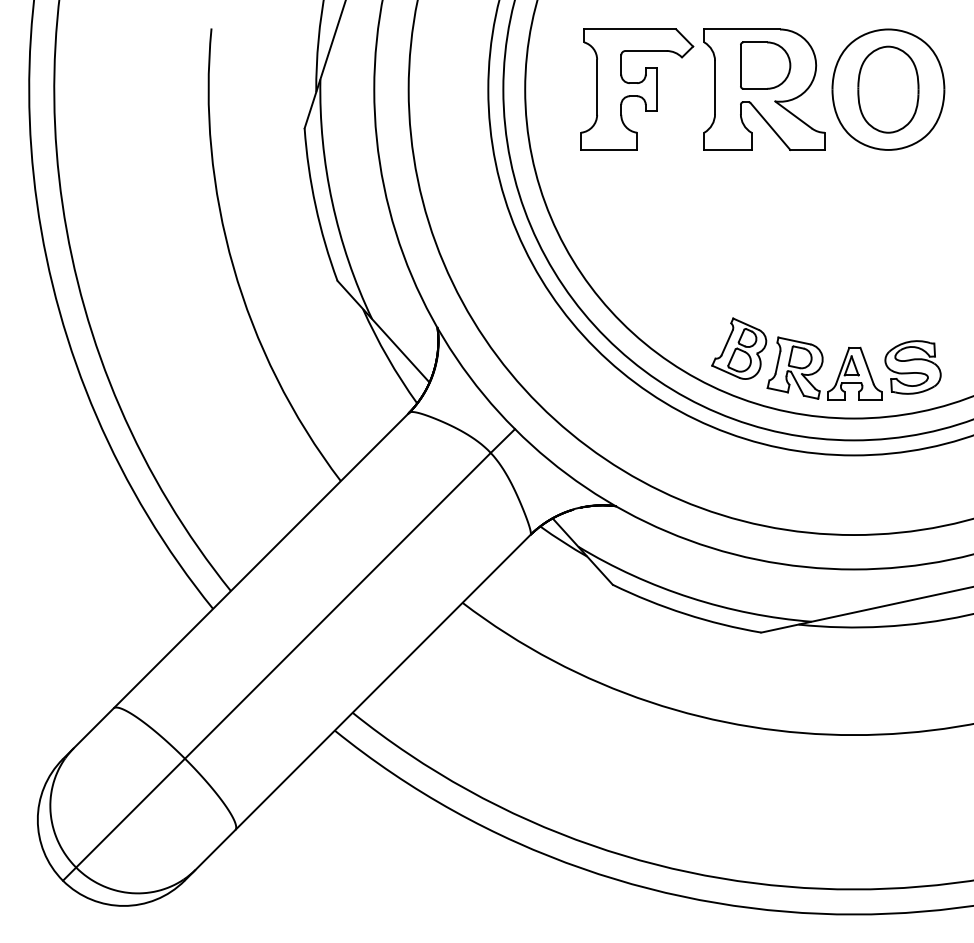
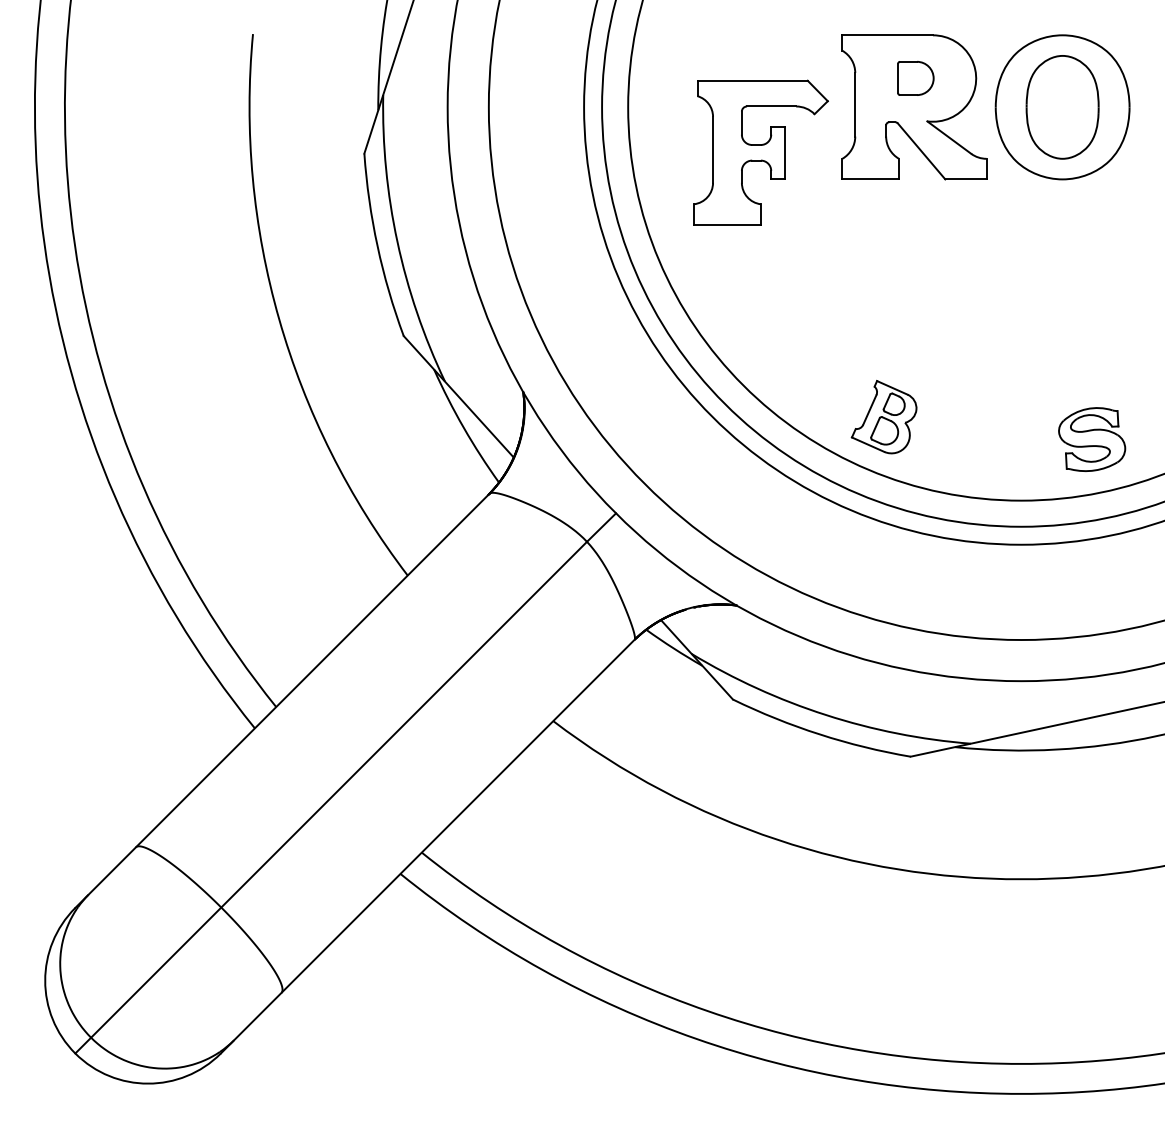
part: (765, 65) -> (915, 78), size x0.6
part: (637, 89) -> (761, 152), moved
part: (824, 368) -> (986, 440), removed

